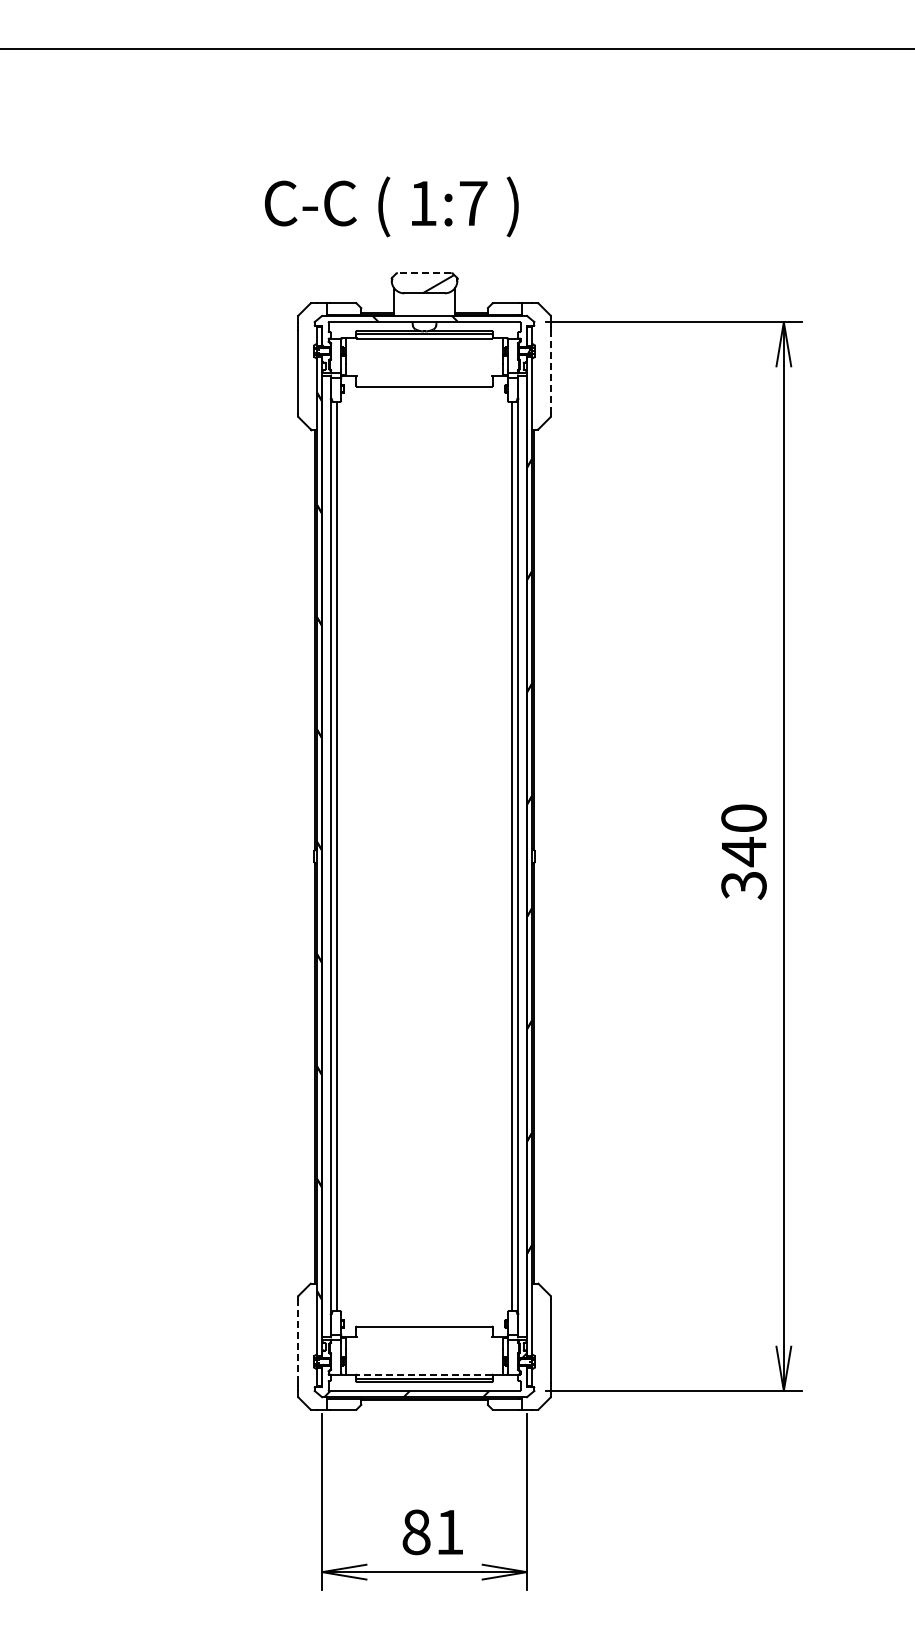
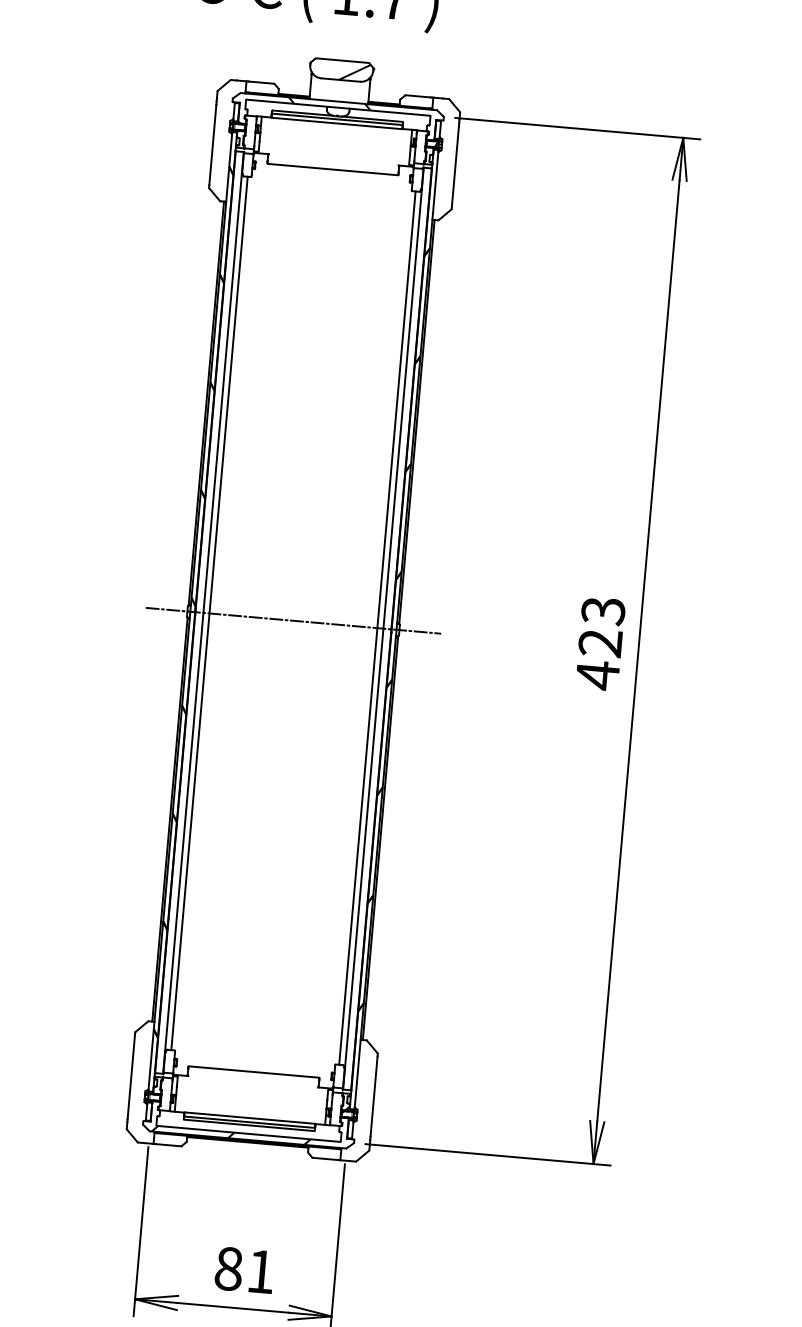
line: (424, 273) -> (342, 60), dashed -> solid
line: (550, 372) -> (455, 166), dashed -> solid
text: (743, 852) -> (600, 643), 340 -> 423
line: (424, 856) -> (293, 620), added
line: (298, 1340) -> (131, 1074), dashed -> solid
line: (424, 1374) -> (249, 1118), dashed -> solid

